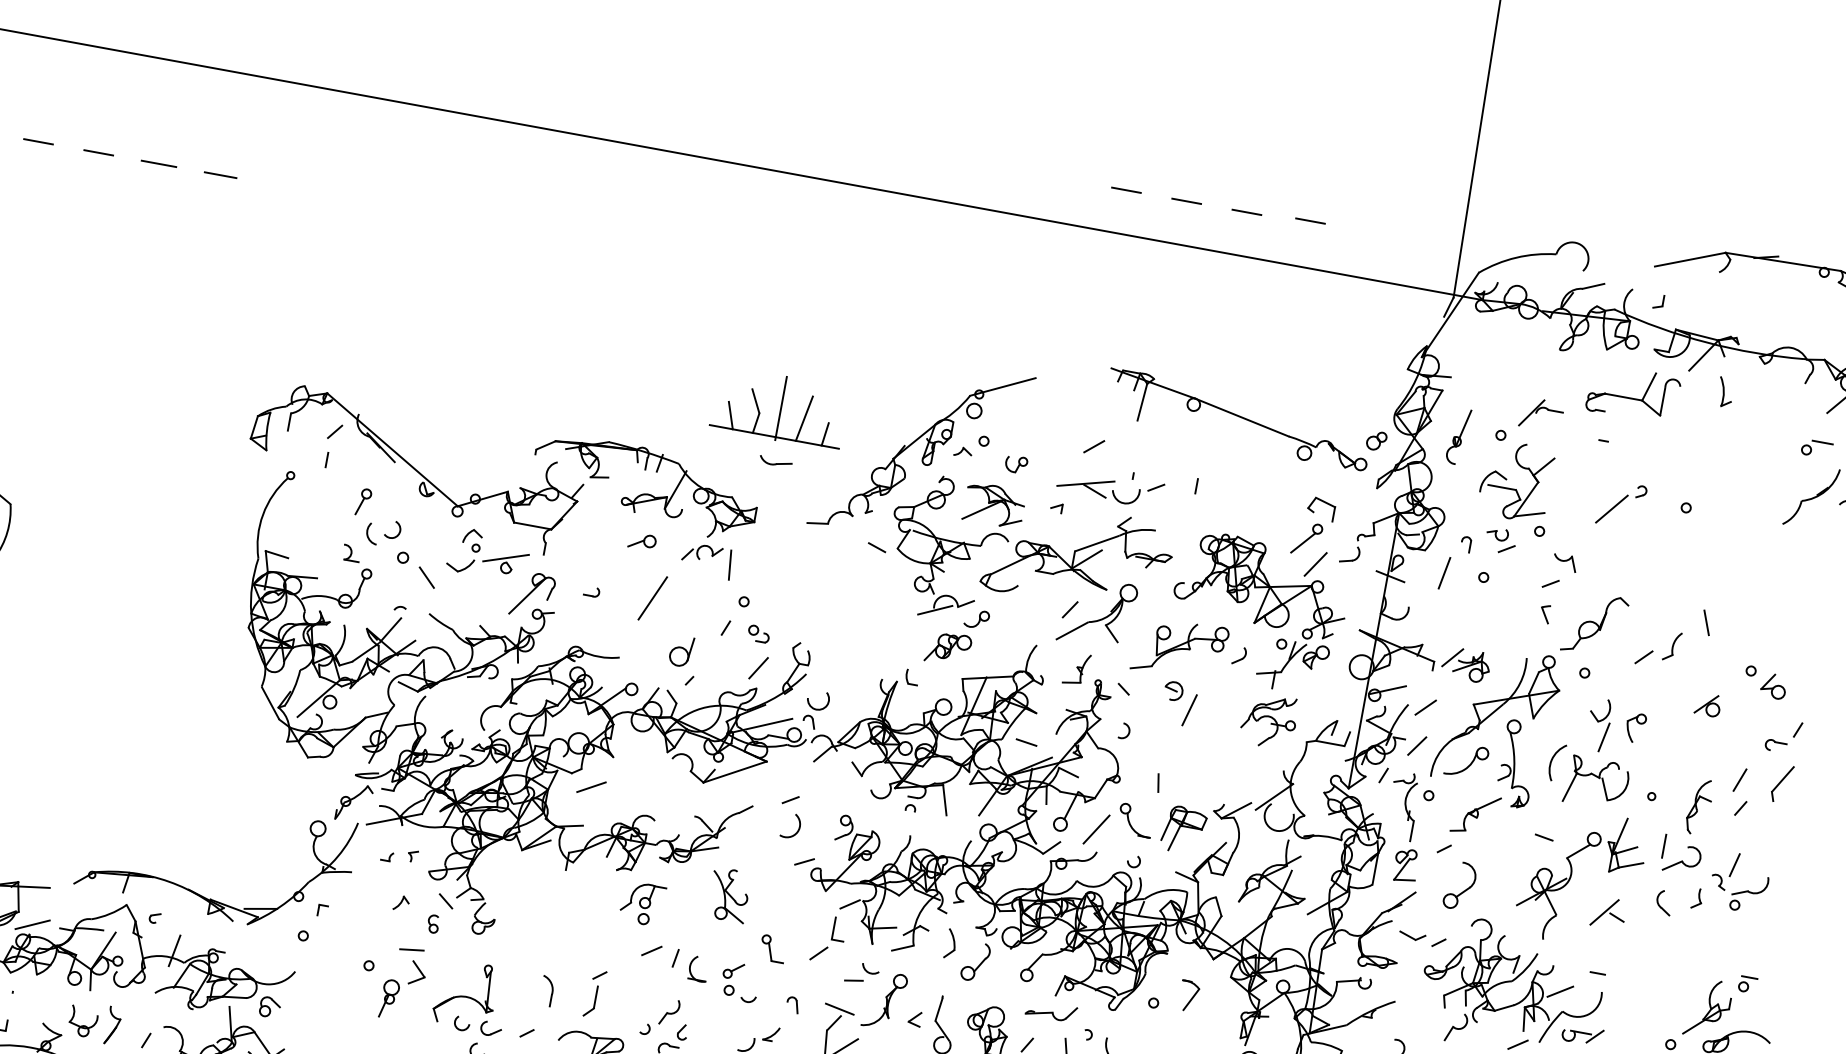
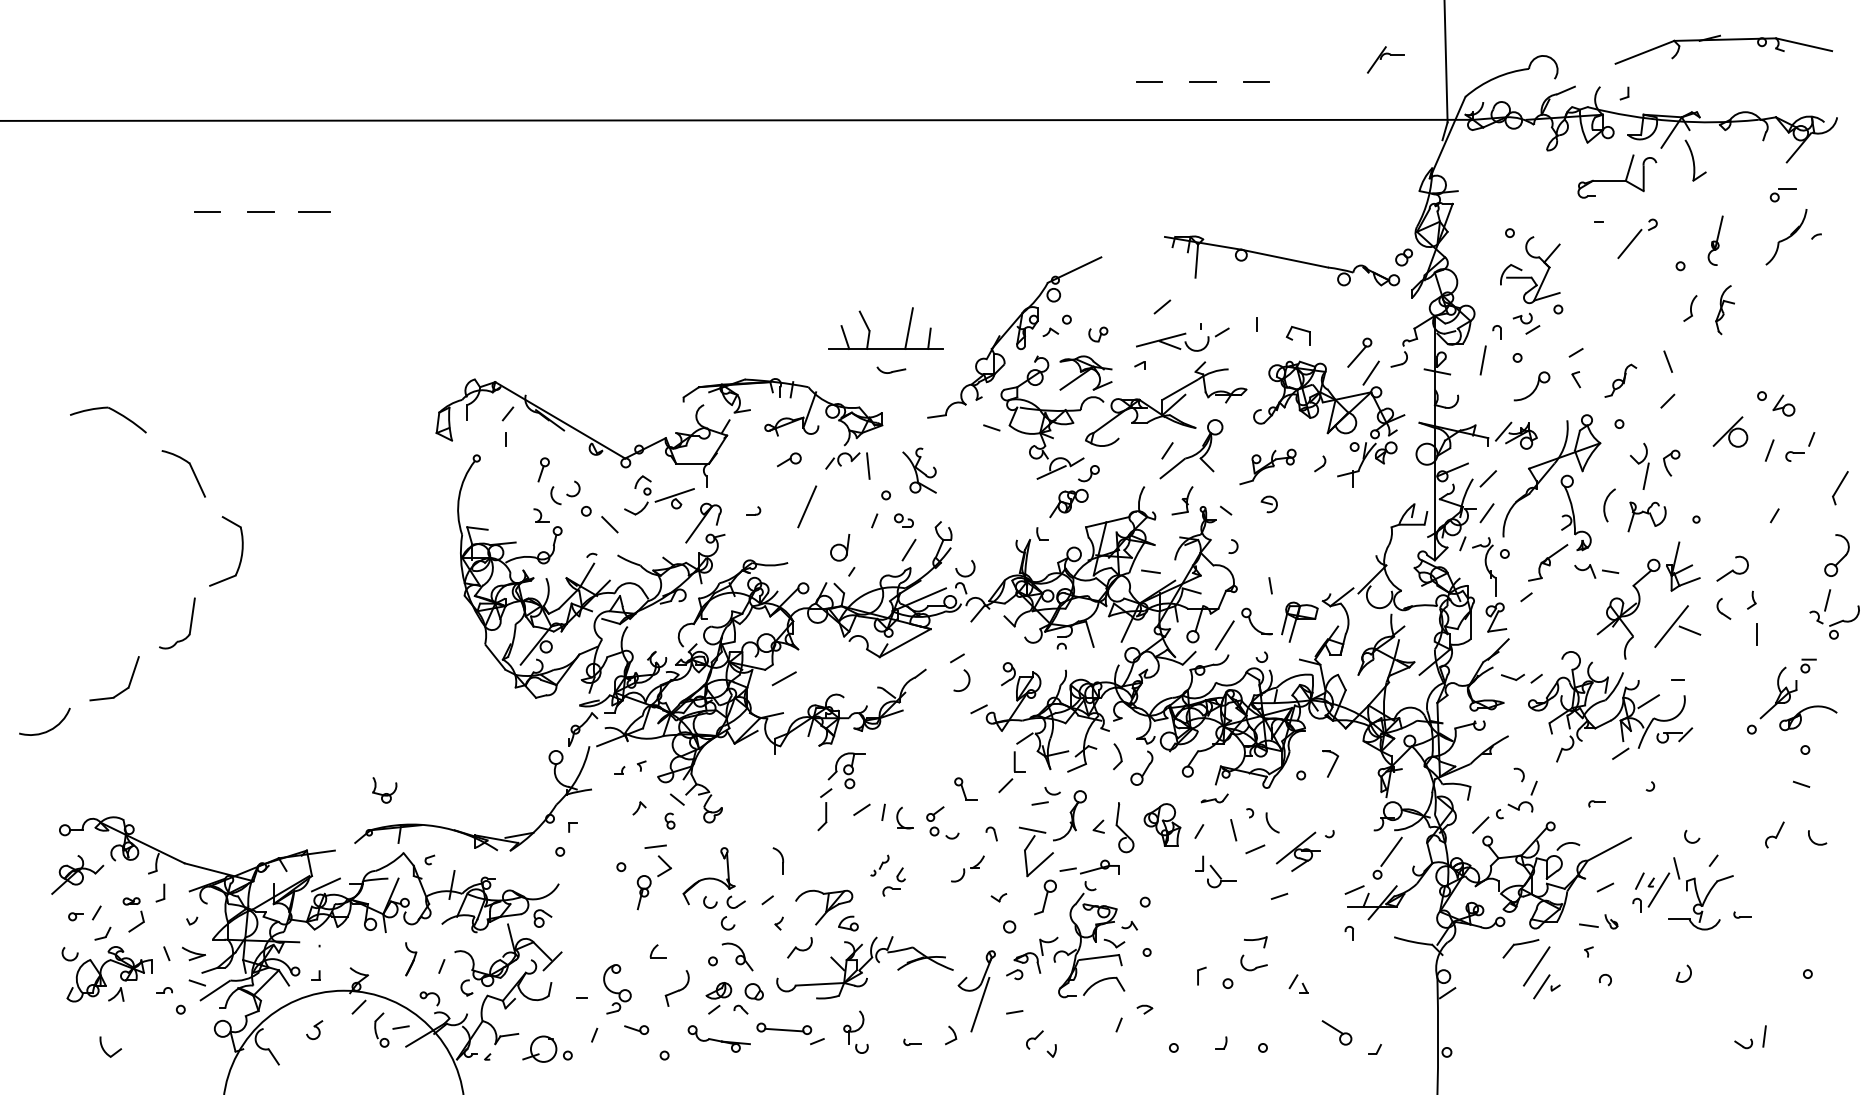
line: (219, 175) -> (368, 211), removed
line: (1310, 221) -> (1312, 79), removed
part: (1726, 392) -> (1696, 160), size x1.6
line: (781, 408) -> (887, 323), removed
part: (1541, 414) -> (1385, 59), moved
part: (1458, 436) -> (1715, 240), moved
part: (1621, 504) -> (1637, 238), moved
part: (1320, 508) -> (1297, 335), moved
part: (1565, 562) -> (1585, 571), moved
line: (1705, 622) -> (1667, 361), moved
part: (1594, 624) -> (1620, 380), size x0.6
part: (1672, 646) -> (1690, 308), moved
part: (1179, 648) -> (1267, 466), size x0.7
part: (1708, 704) -> (1730, 431), size x1.6
line: (1189, 710) -> (1285, 518), removed
part: (1268, 720) -> (1355, 514), removed
part: (1466, 761) -> (1531, 386), moved
line: (1739, 780) -> (1769, 450), moved
part: (1596, 782) -> (1646, 516), size x0.7
part: (1782, 784) -> (1840, 488), moved
part: (1698, 807) -> (1724, 310), moved
line: (1663, 846) -> (1756, 634), moved
part: (1459, 885) -> (1836, 555), moved
part: (1742, 891) -> (1838, 621), moved
part: (729, 894) -> (919, 470), moved
part: (1609, 913) -> (1678, 626), size x1.6
part: (594, 993) -> (824, 809), moved
part: (1051, 1011) -> (1214, 798), size x0.6
part: (660, 1017) -> (879, 865), size x0.6
part: (82, 1021) -> (384, 790), moved

